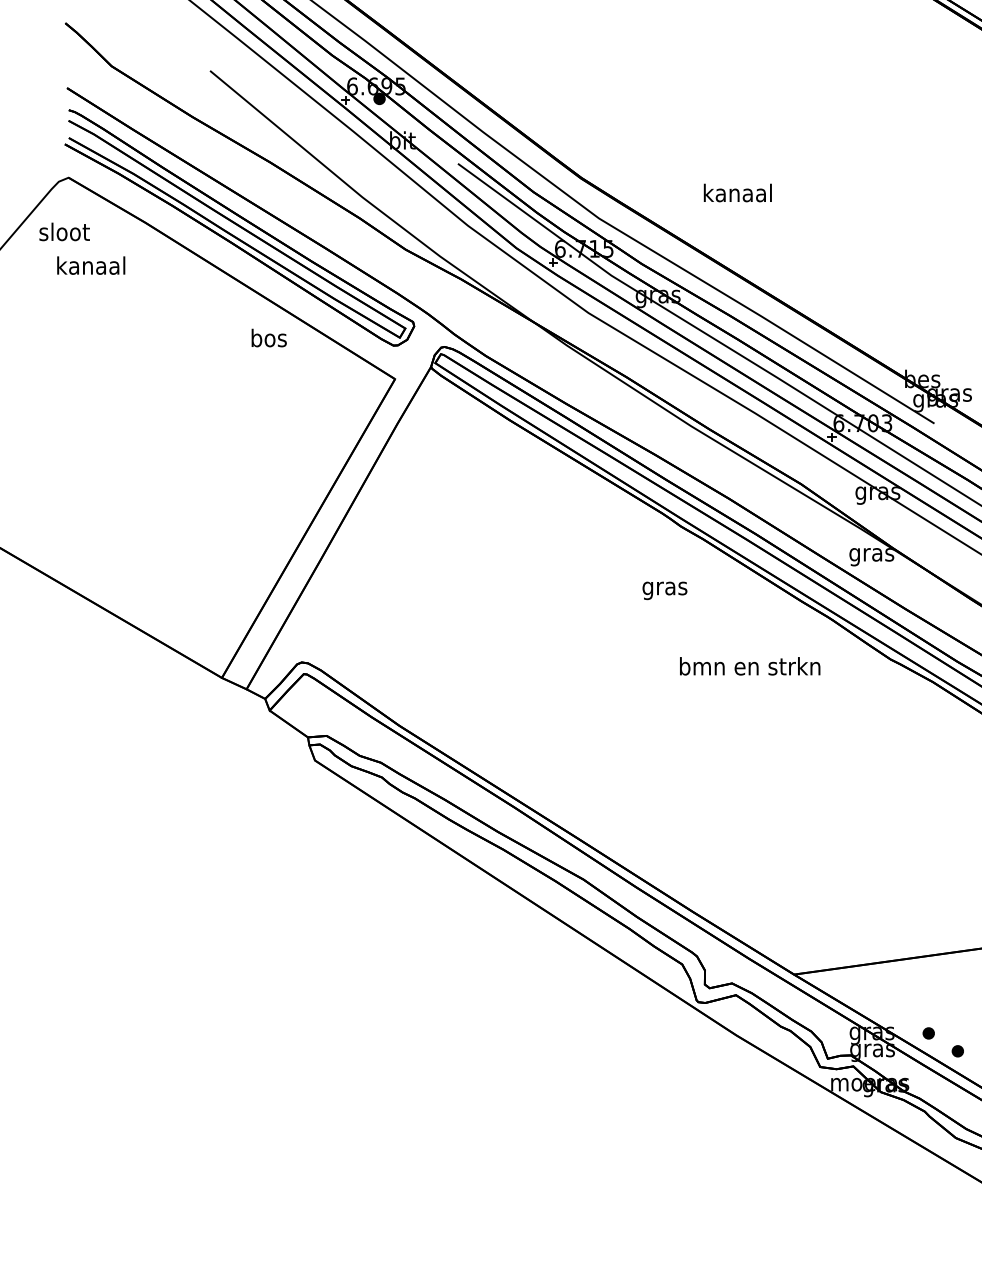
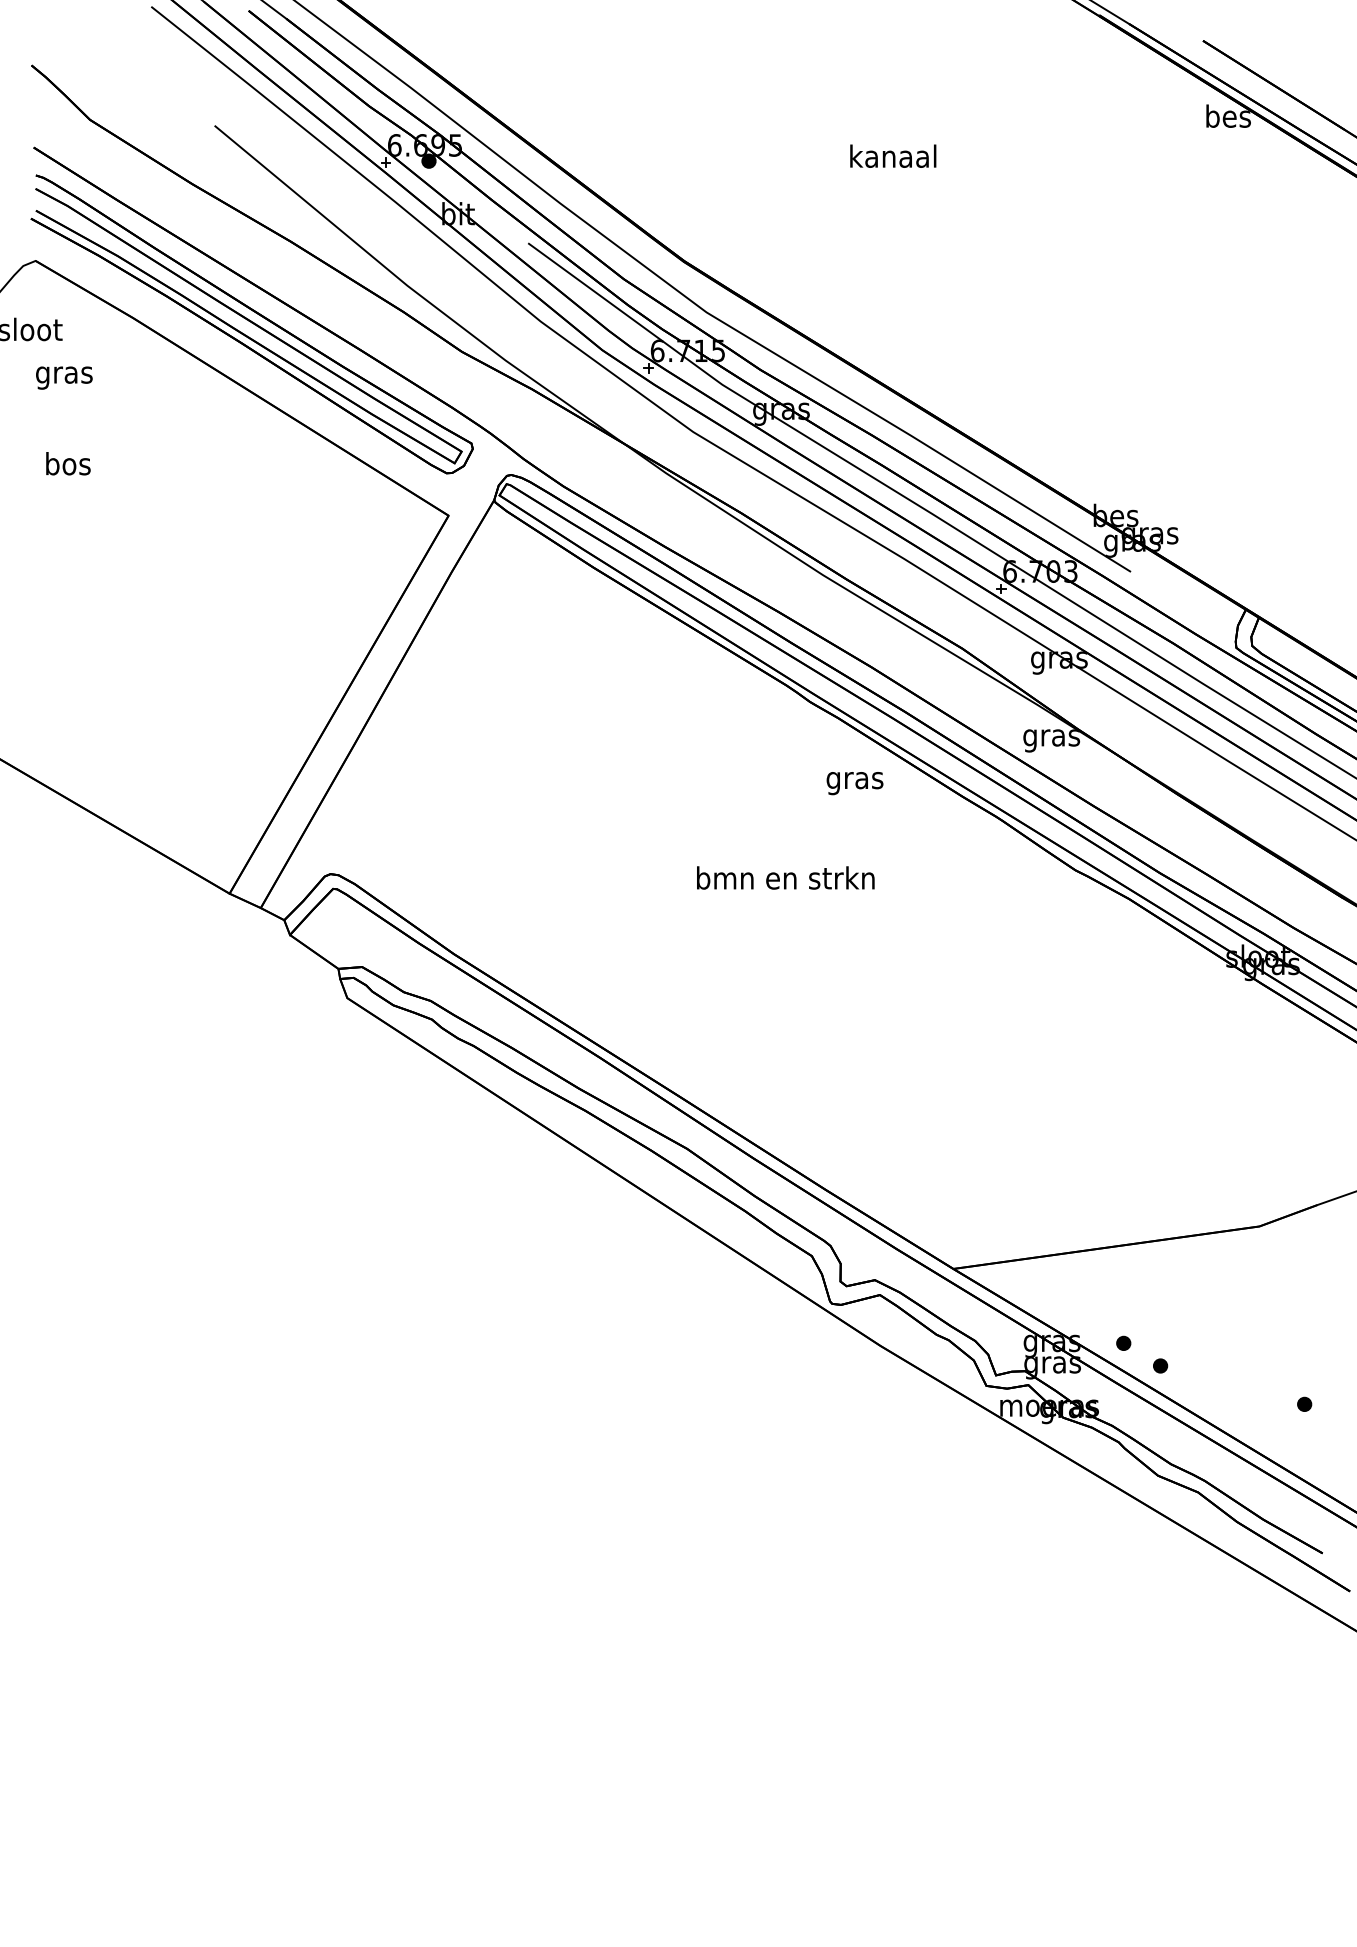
text: (738, 192) -> (893, 155), moved
text: (91, 267) -> (64, 374), kanaal -> gras
text: (269, 337) -> (68, 463), moved
text: (664, 590) -> (854, 783), moved
text: (749, 665) -> (785, 877), moved

